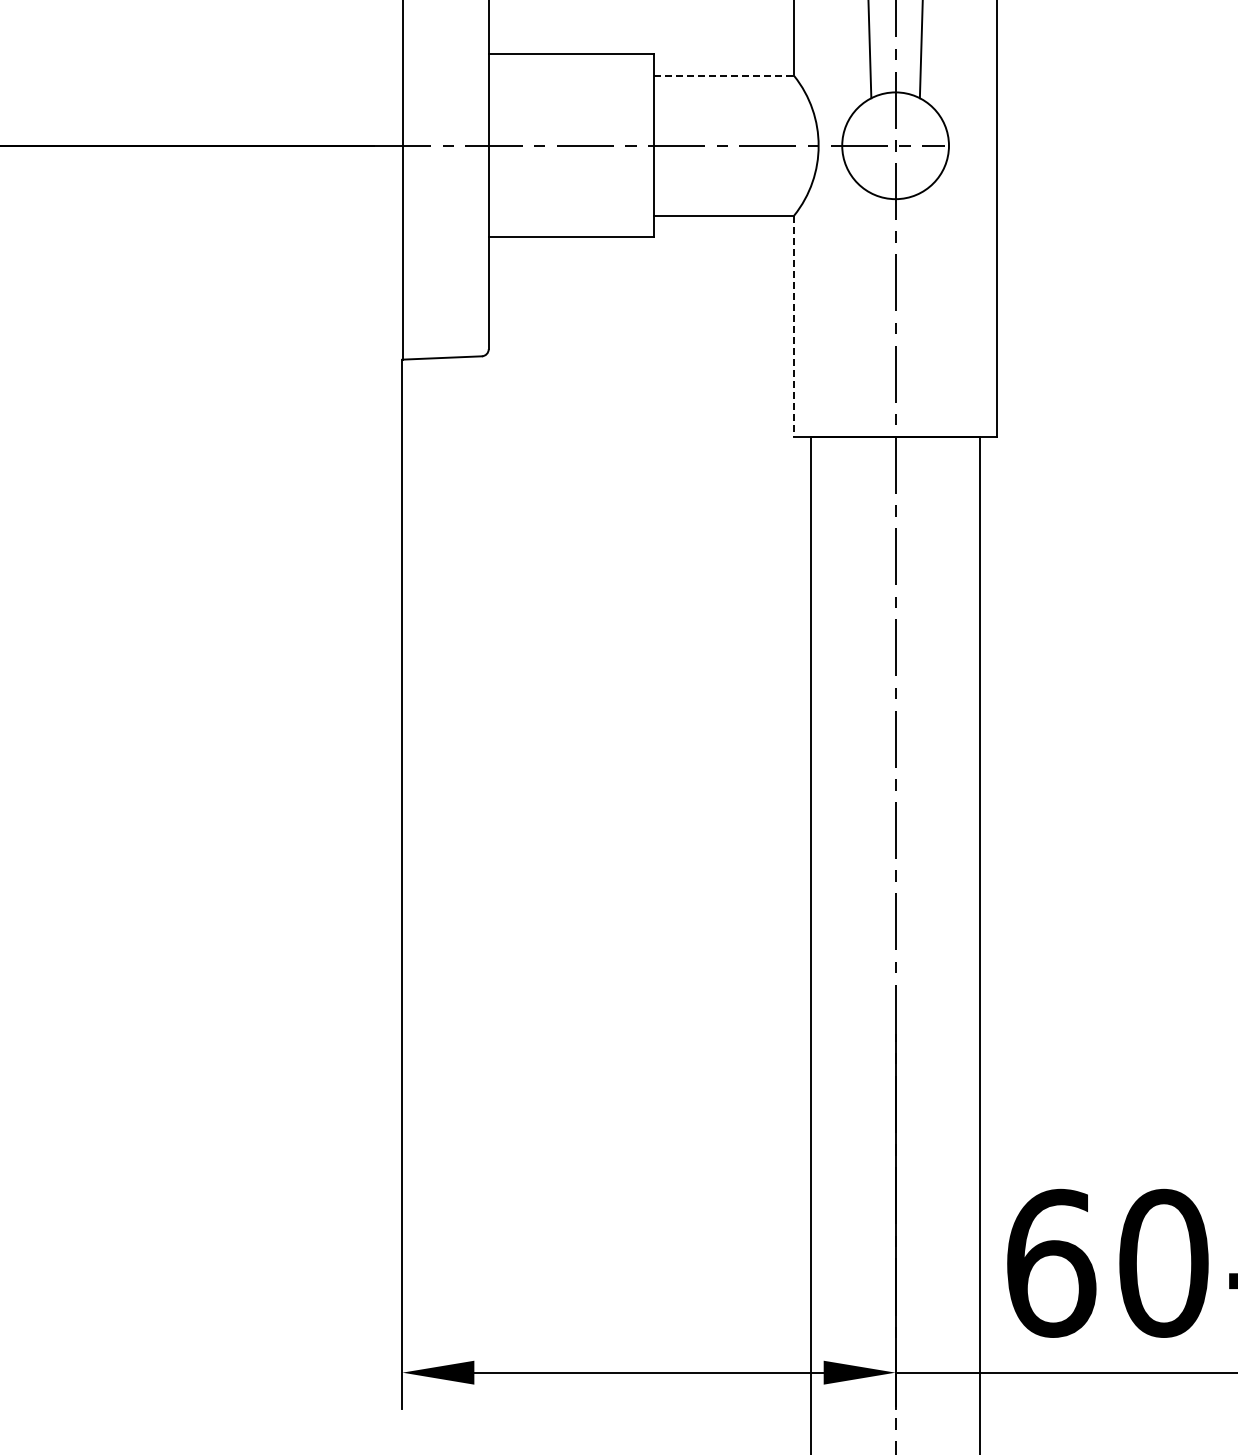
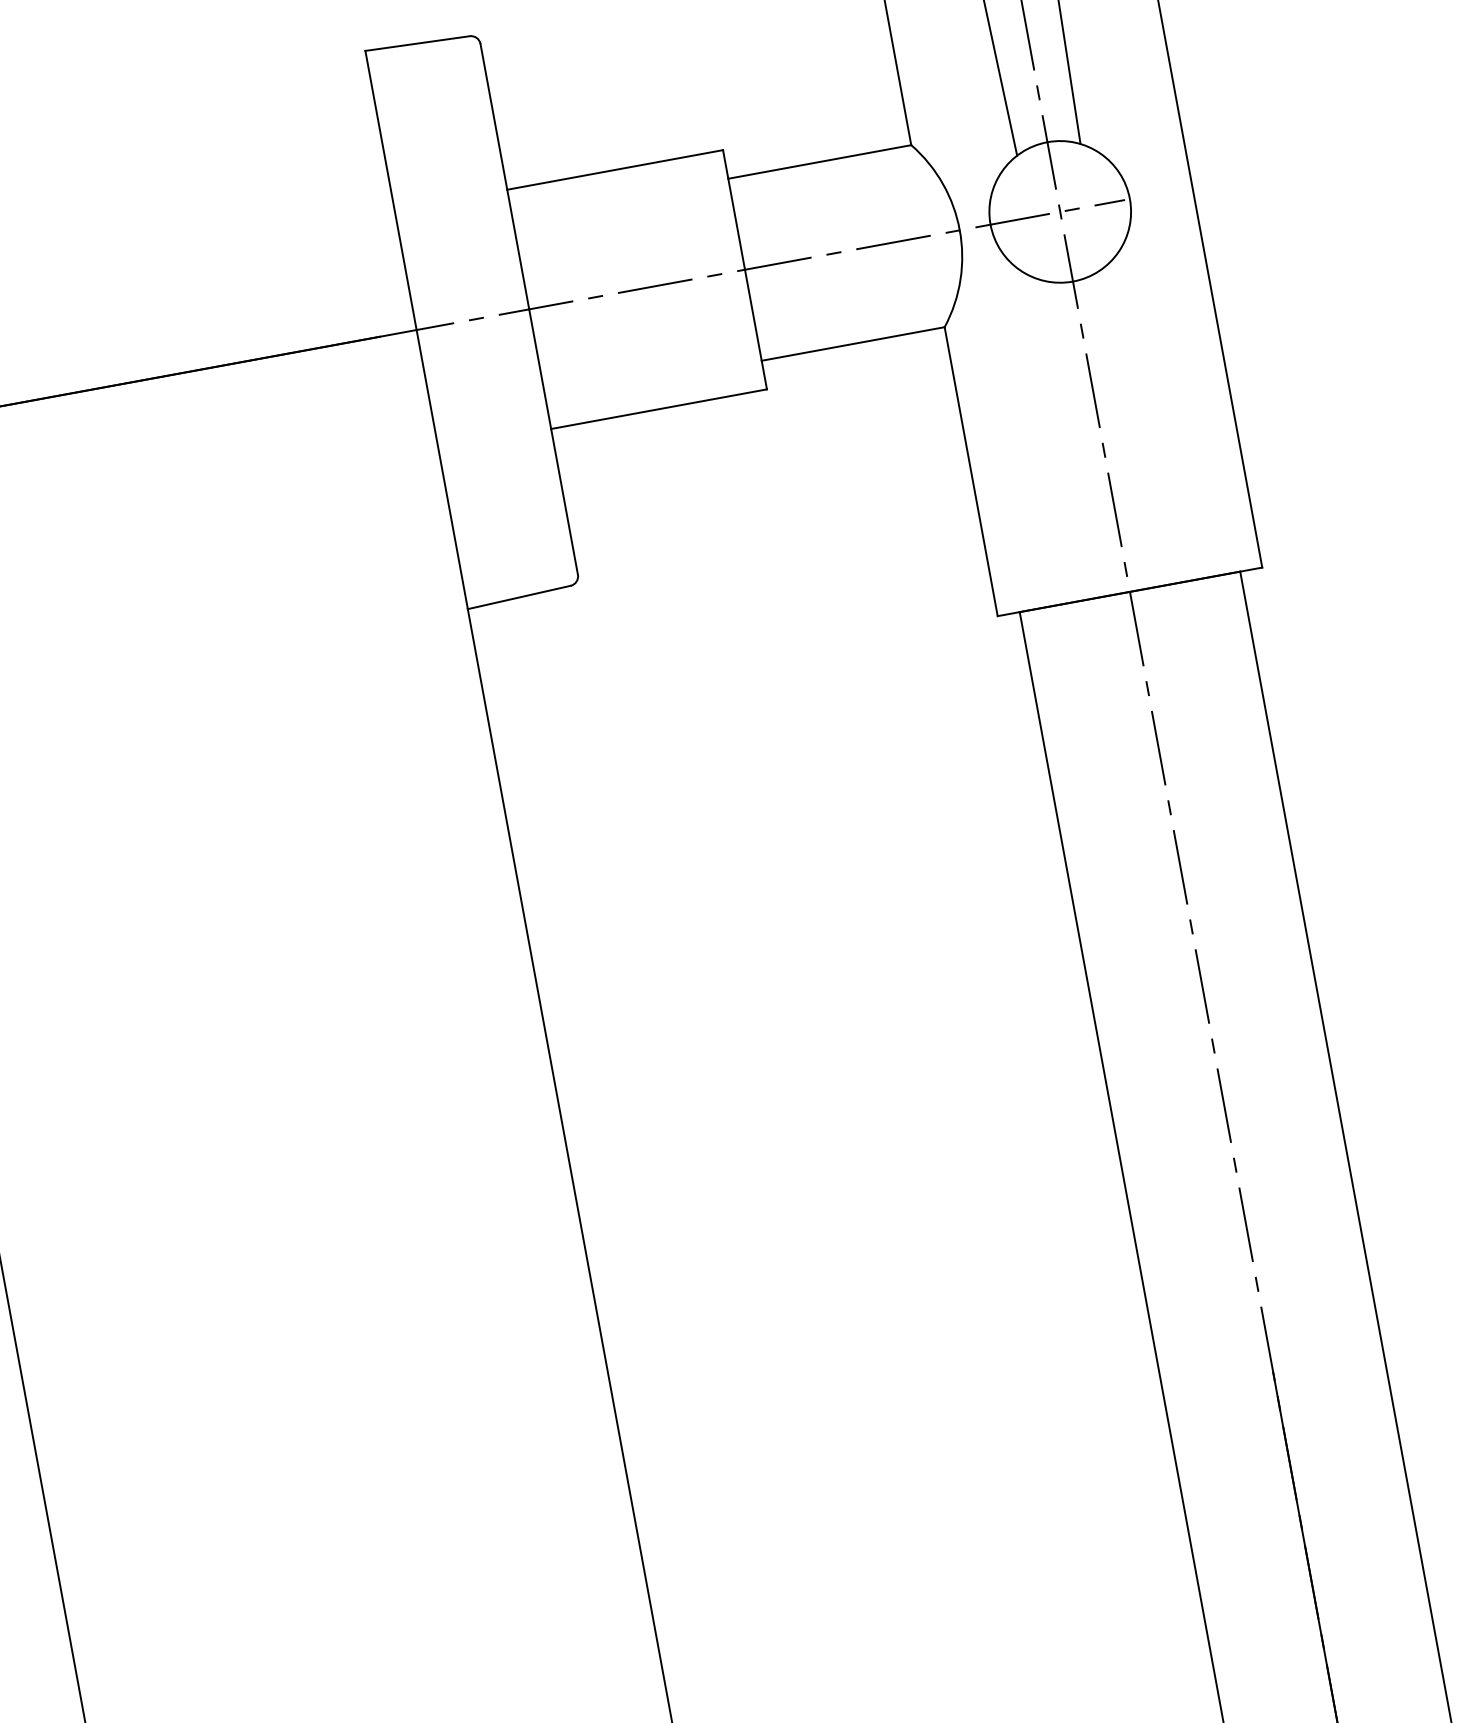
line: (724, 76) -> (820, 162), dashed -> solid
line: (794, 326) -> (971, 471), dashed -> solid

